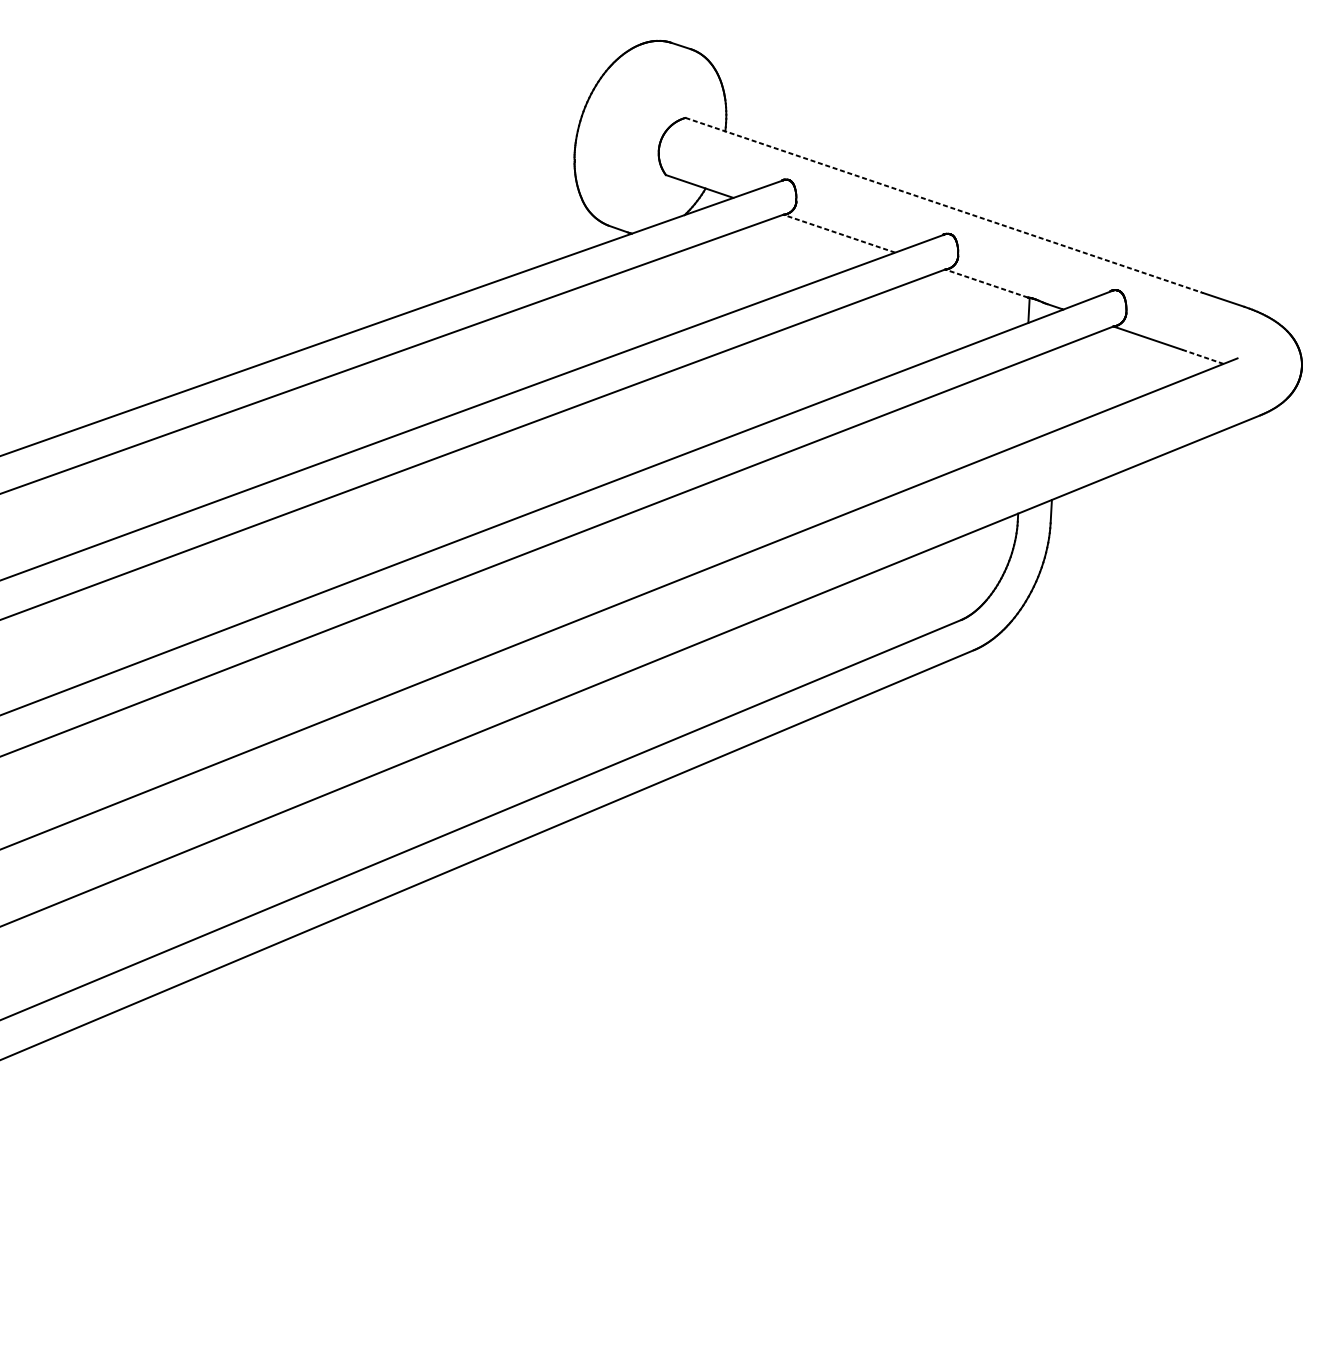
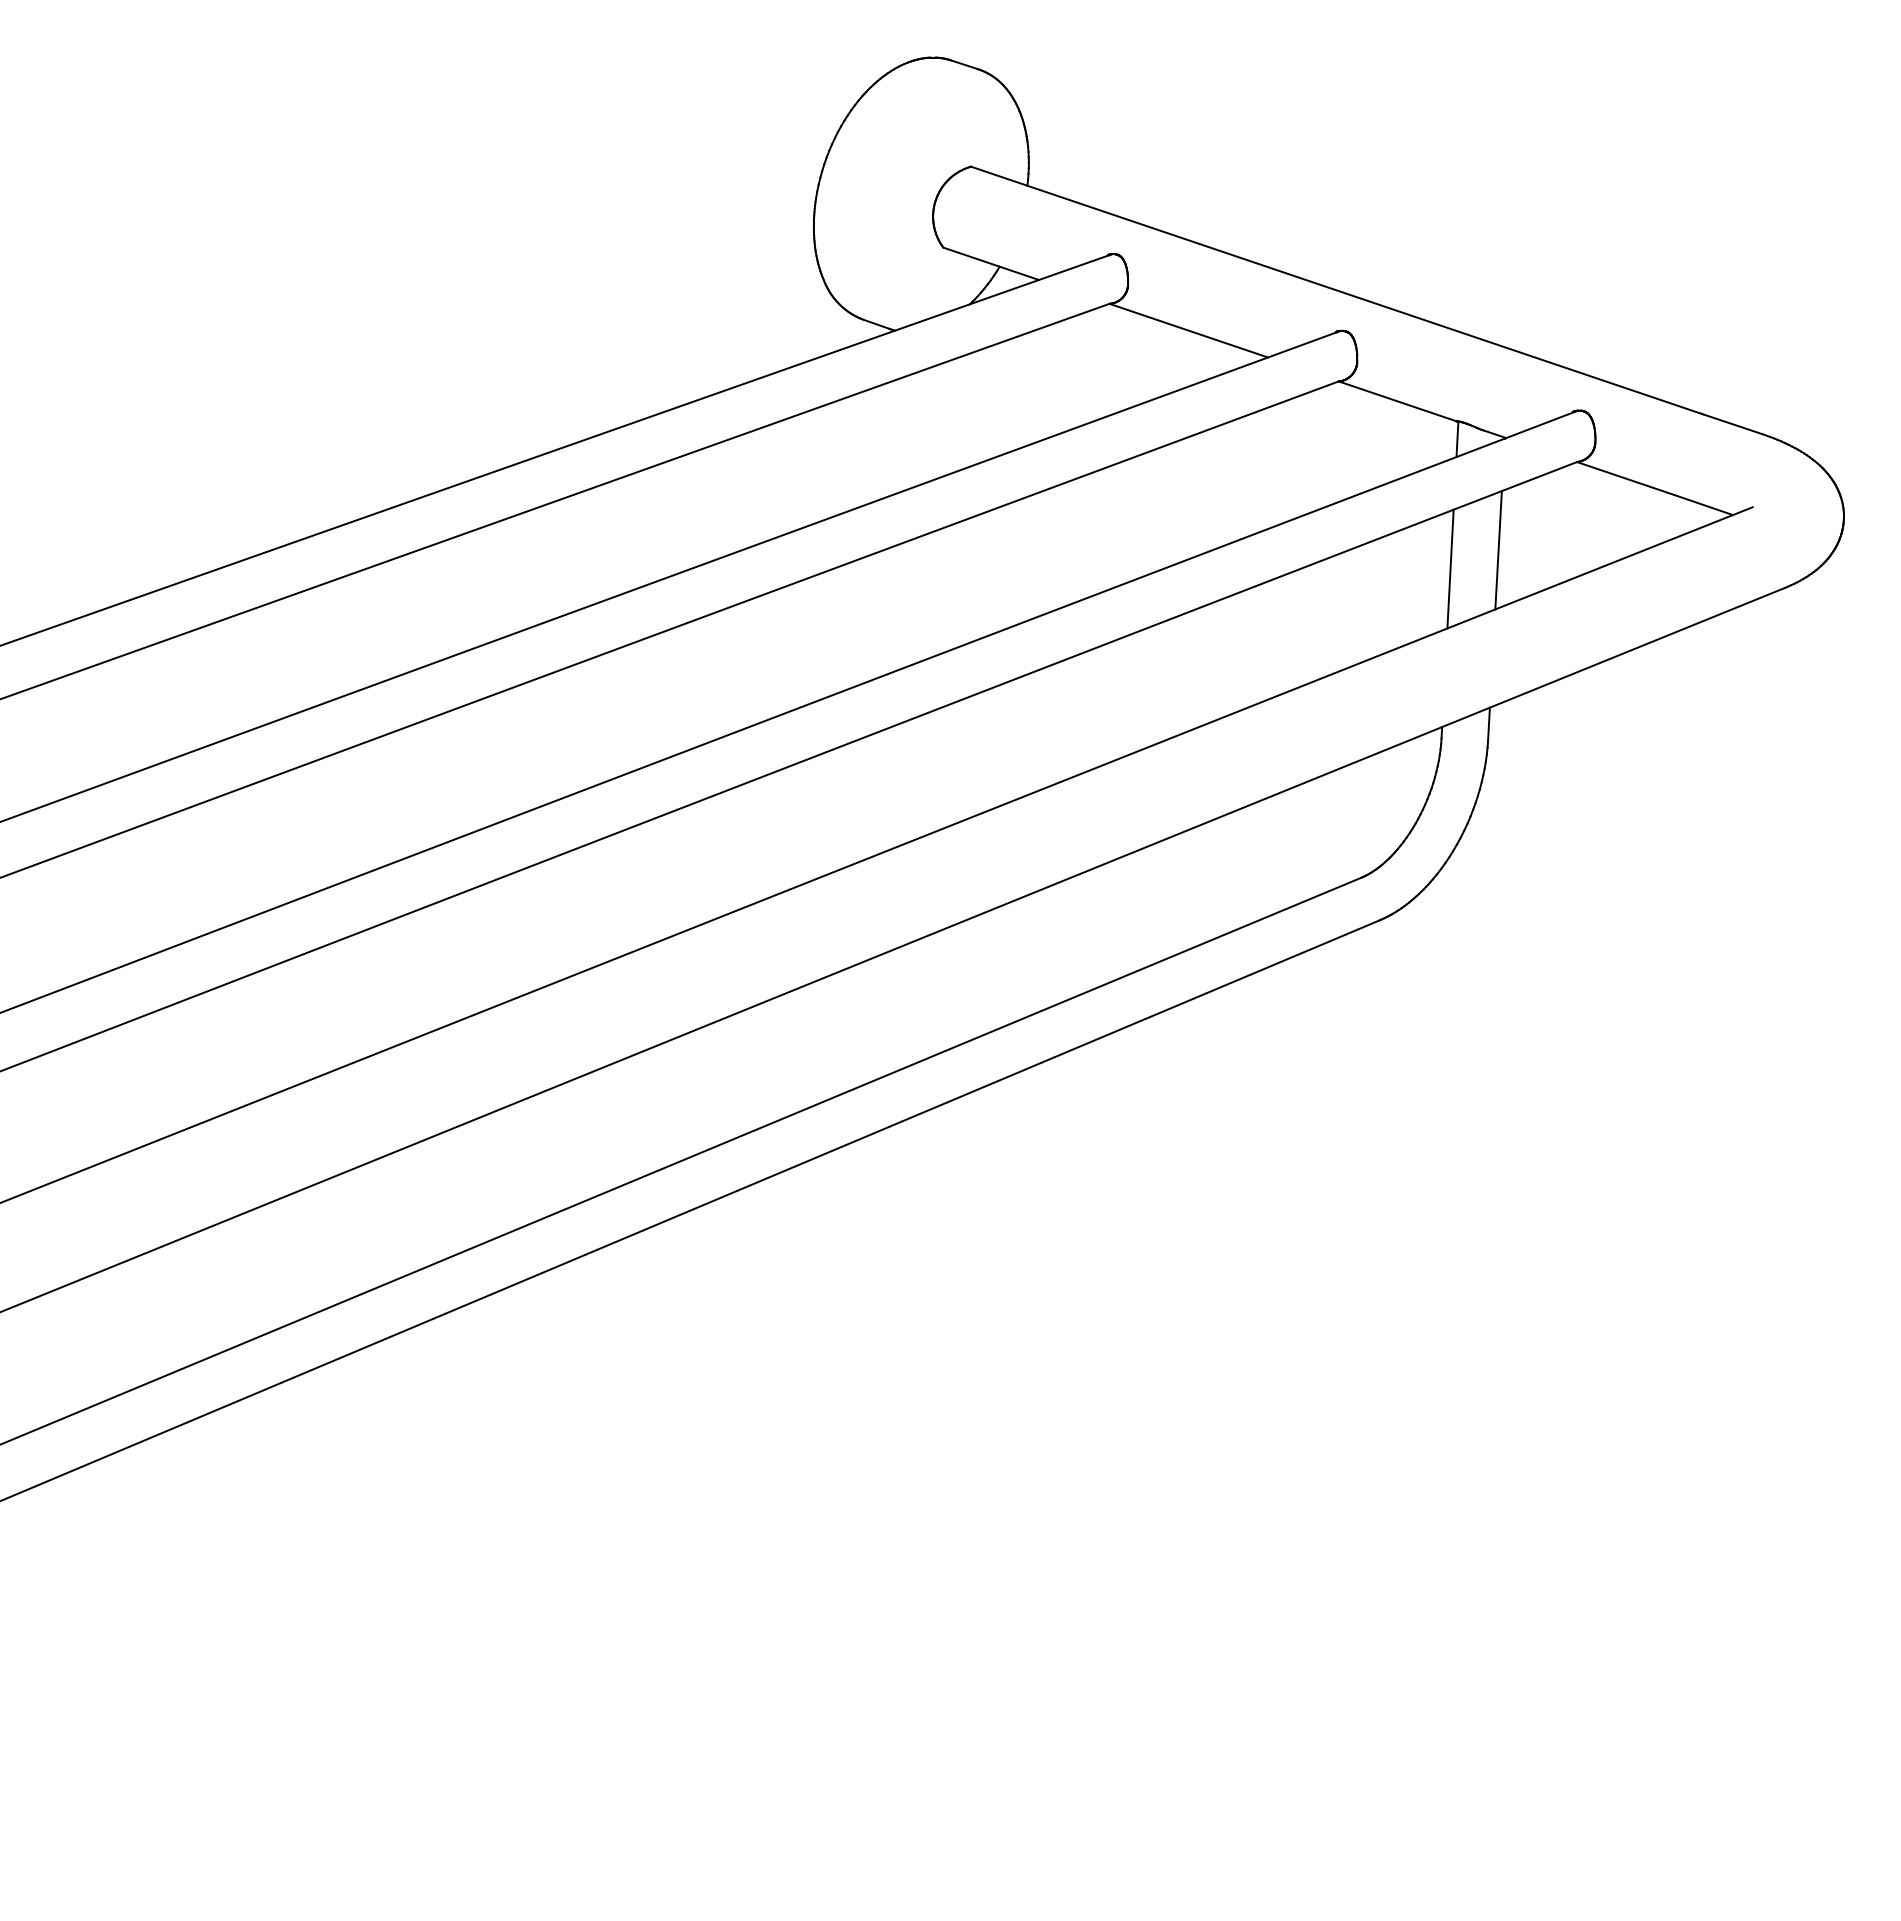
line: (943, 205) -> (1336, 290), dashed -> solid
line: (839, 233) -> (1188, 330), dashed -> solid
line: (986, 283) -> (1397, 401), dashed -> solid
line: (1202, 357) -> (1703, 505), dashed -> solid
line: (1057, 388) -> (1498, 550), added
line: (1024, 401) -> (1450, 568), added

